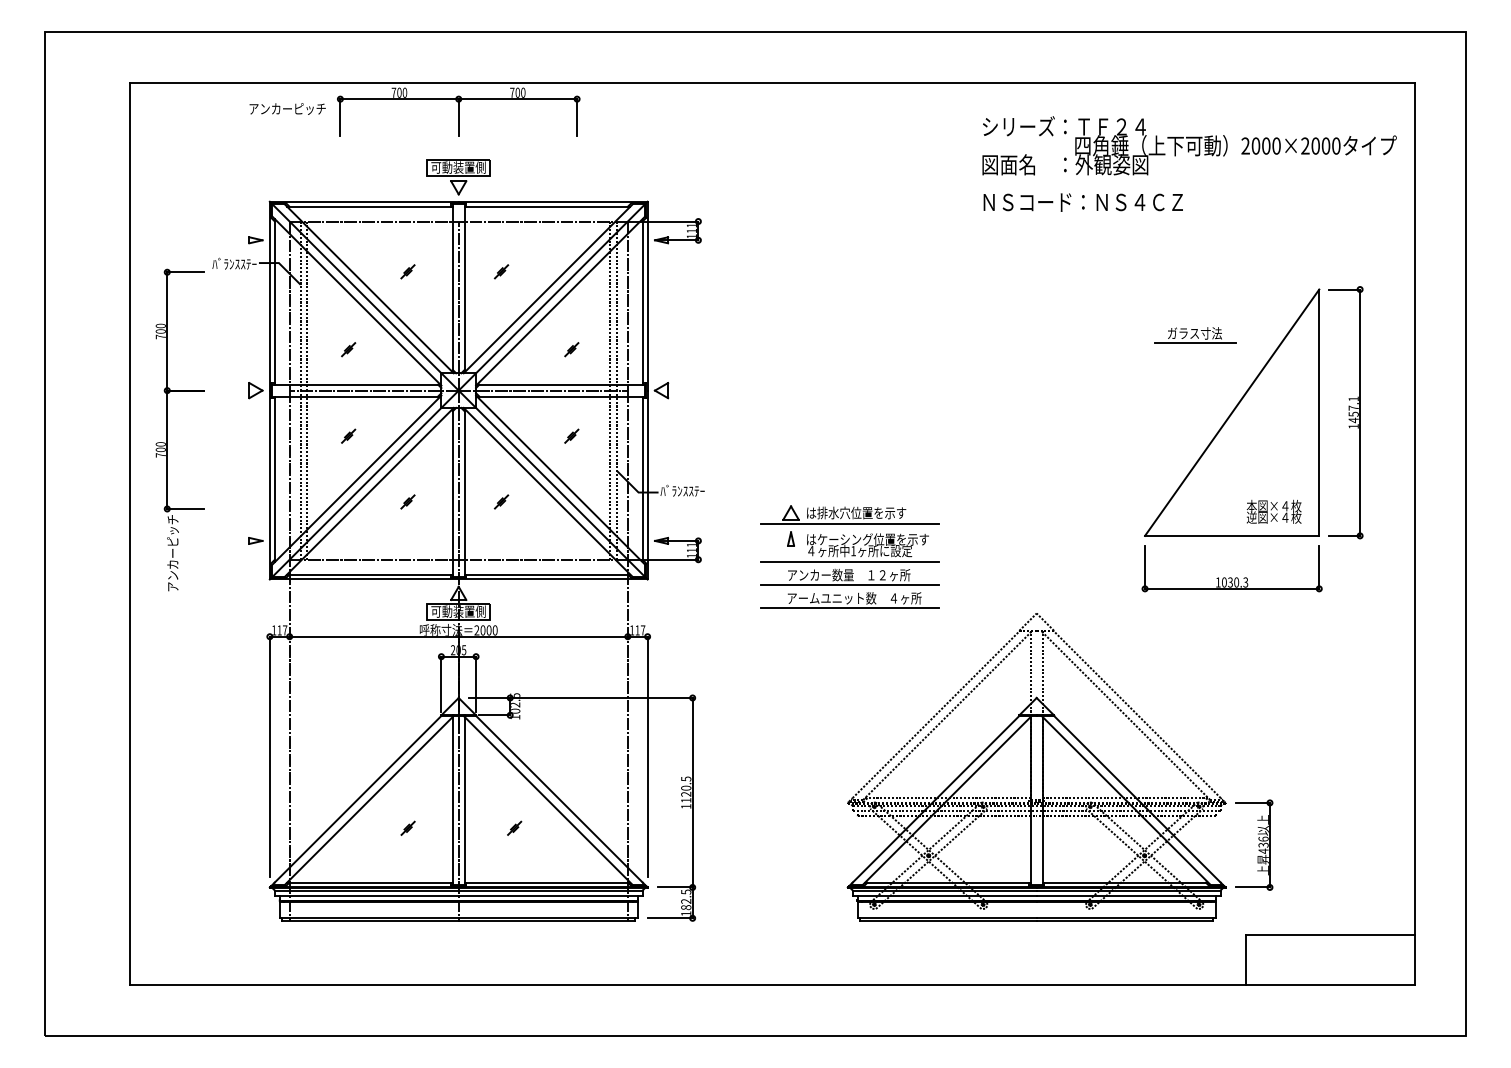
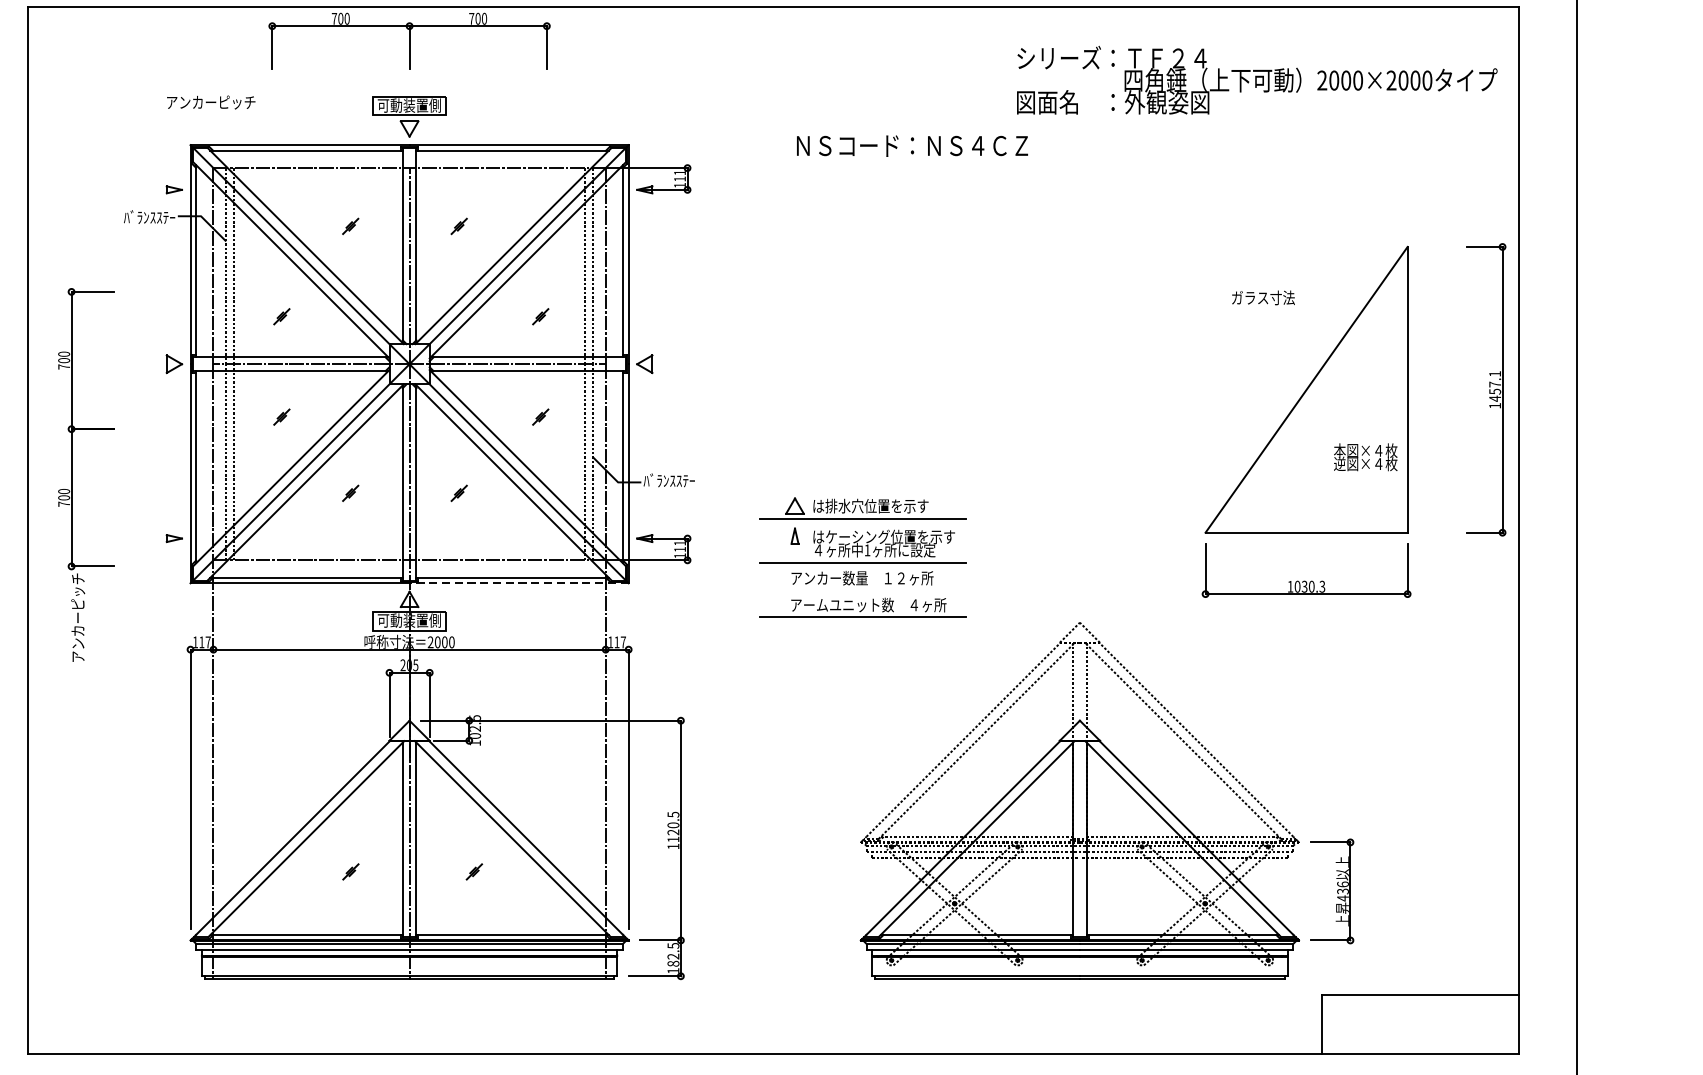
text: (287, 108) -> (210, 101), moved
text: (1082, 202) -> (911, 146), moved
line: (1194, 342) -> (1262, 308), removed
part: (1345, 412) -> (1485, 389), moved
part: (167, 429) -> (71, 474), moved
text: (1273, 511) -> (1364, 456), moved
line: (552, 579) -> (518, 583), solid -> dashed
line: (849, 585) -> (862, 590), removed

